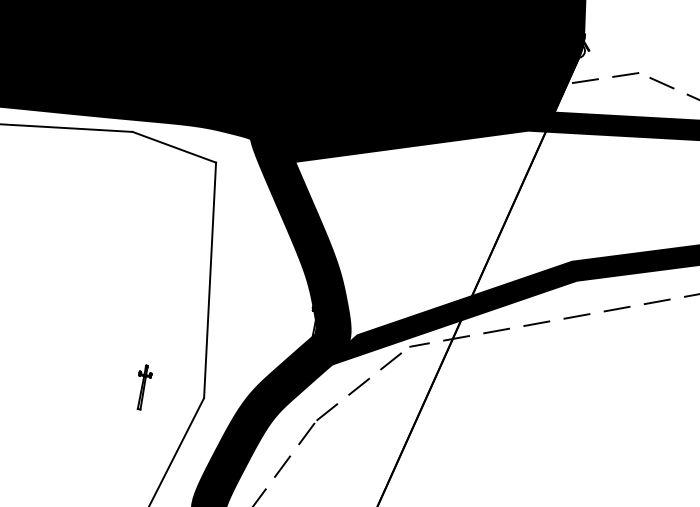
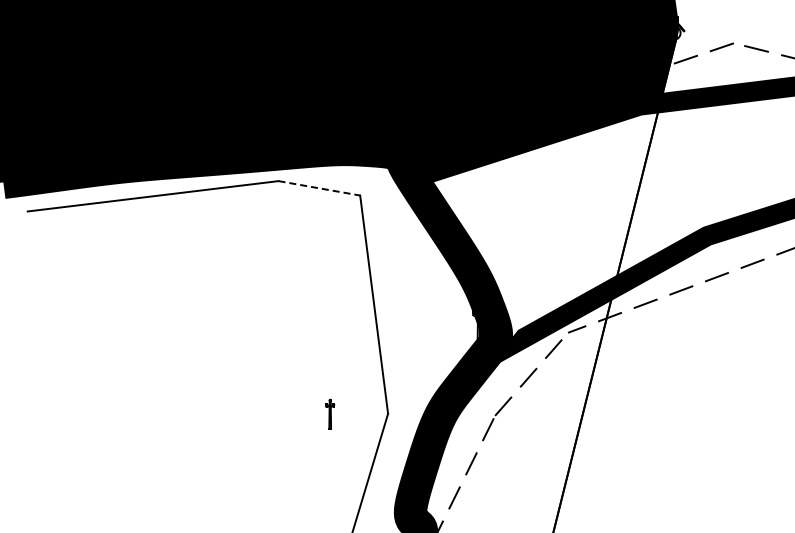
line: (174, 147) -> (319, 188), solid -> dashed
part: (142, 386) -> (329, 413), size x0.7

